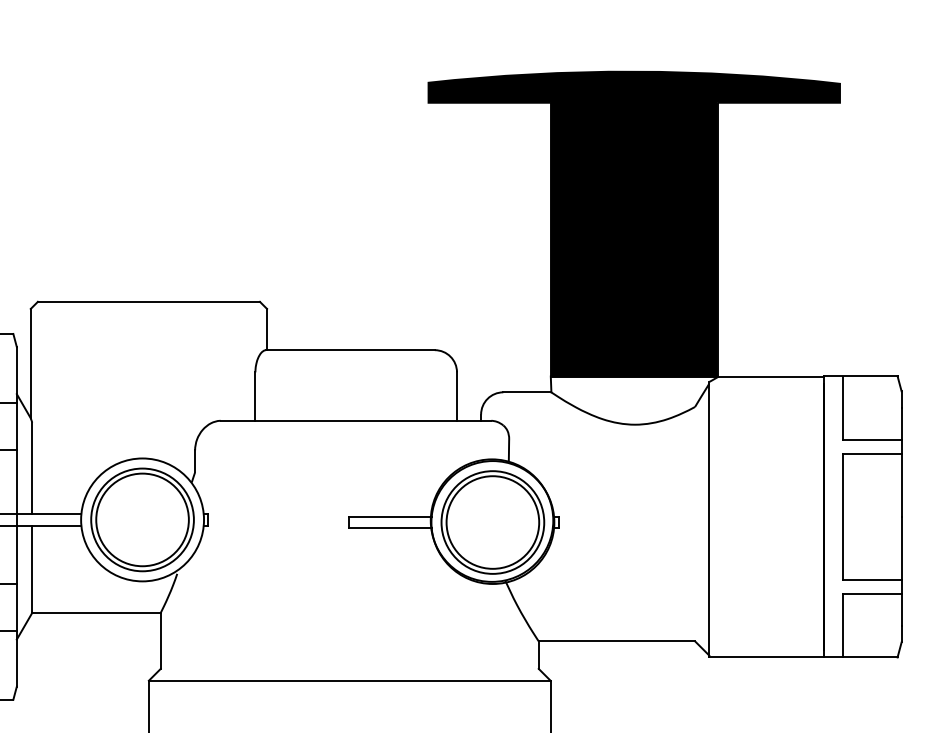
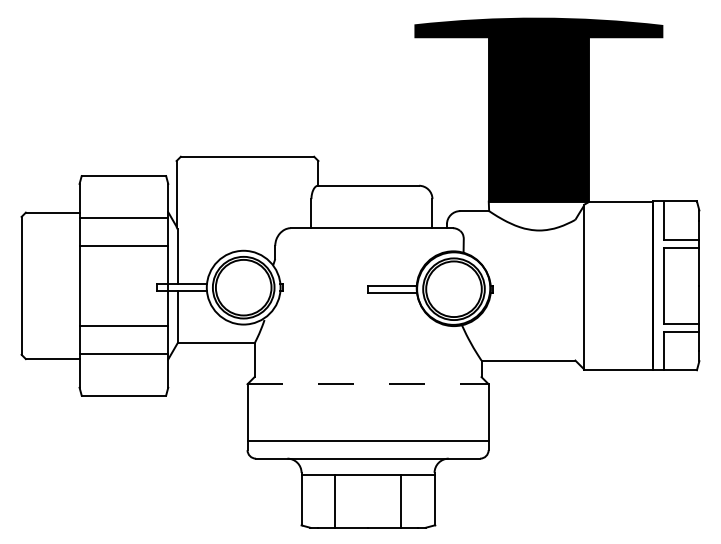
line: (350, 681) -> (368, 384), solid -> dashed

